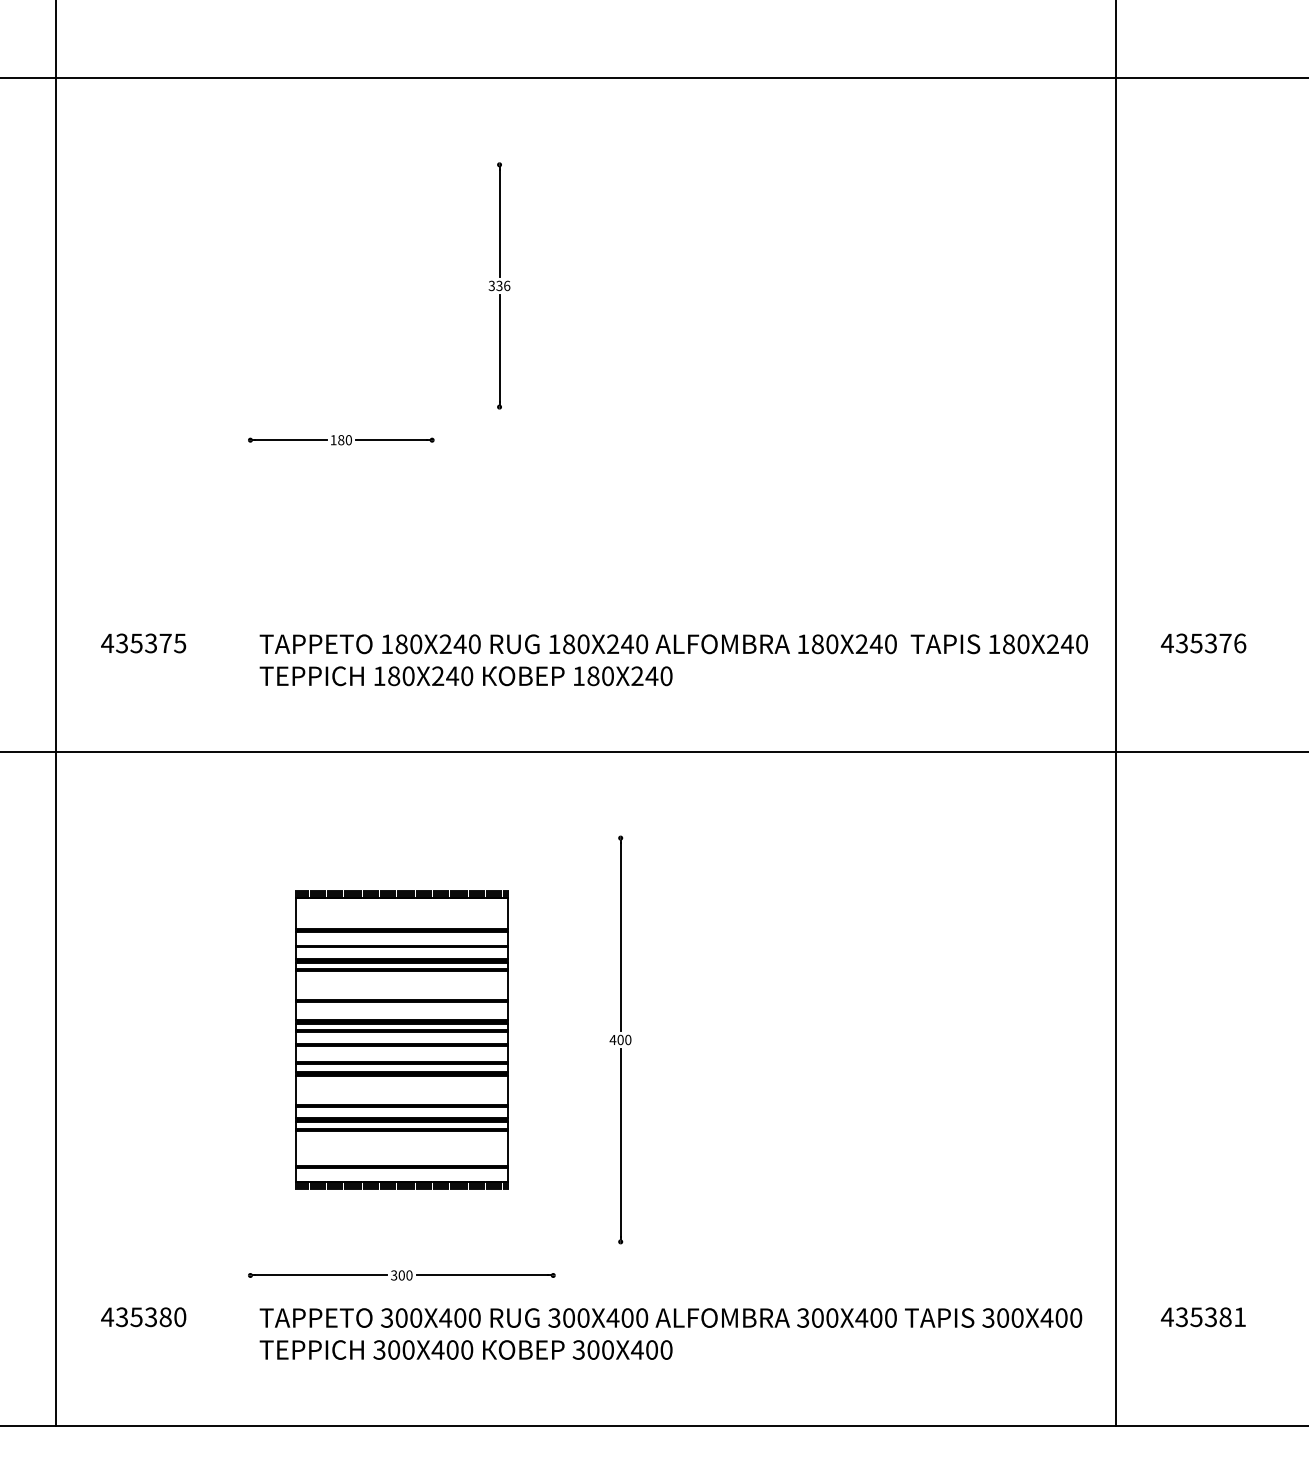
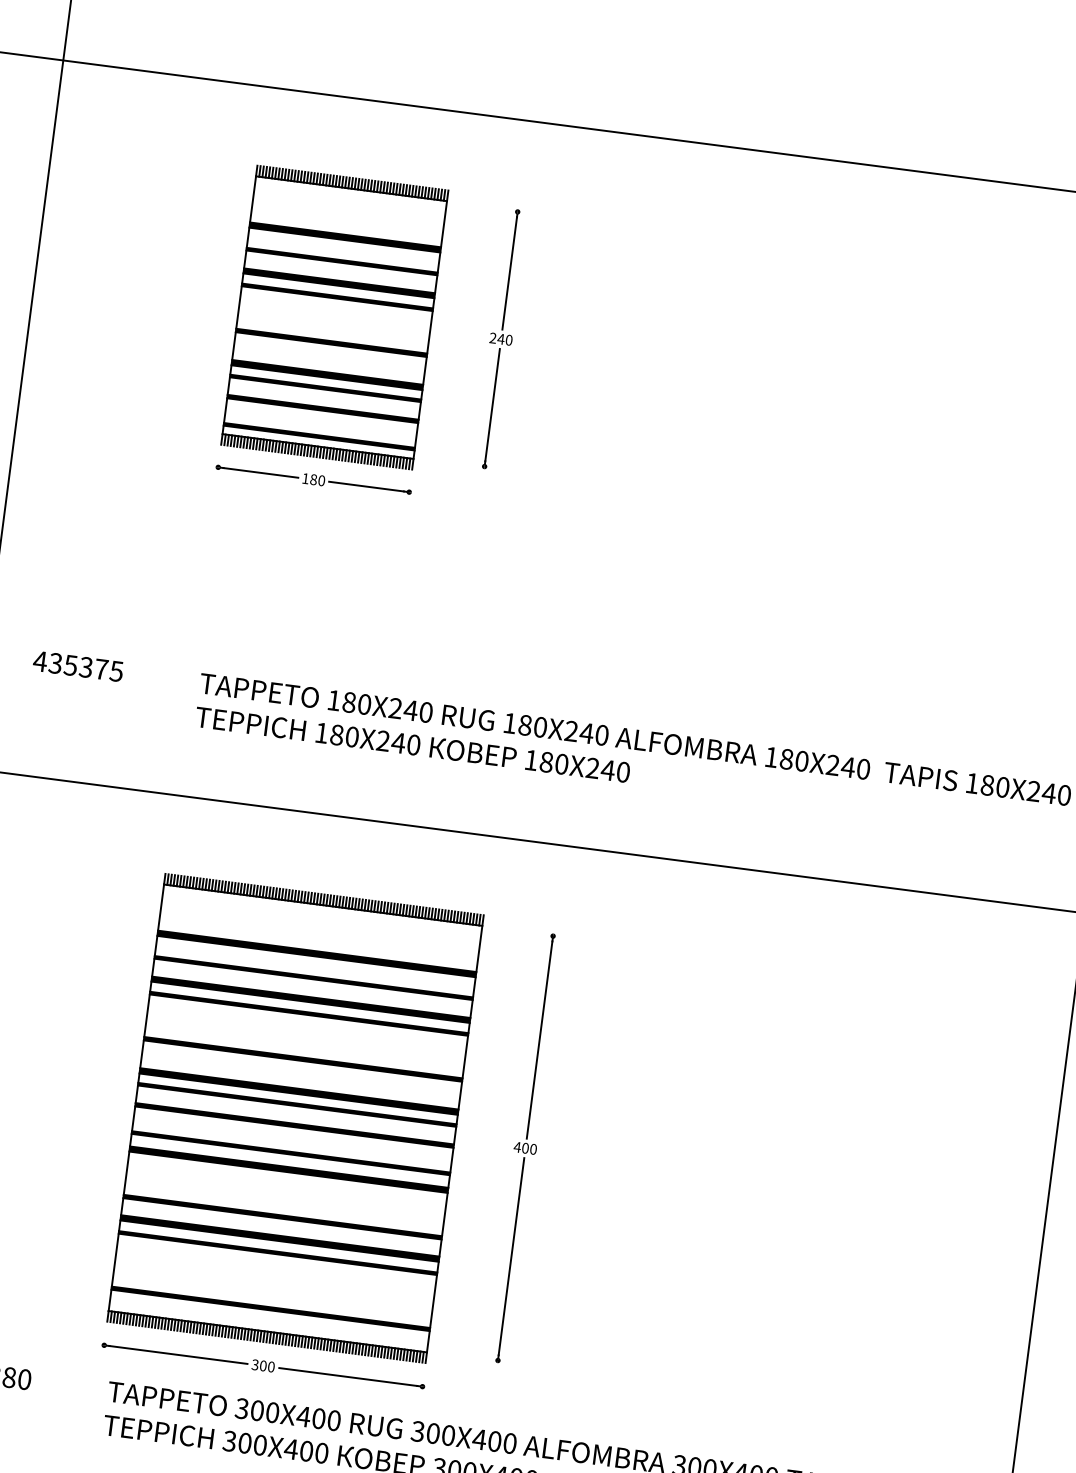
part: (340, 285) -> (334, 317), added
text: (499, 285) -> (501, 338), 336 -> 240
part: (401, 1039) -> (295, 1117), size x1.43

